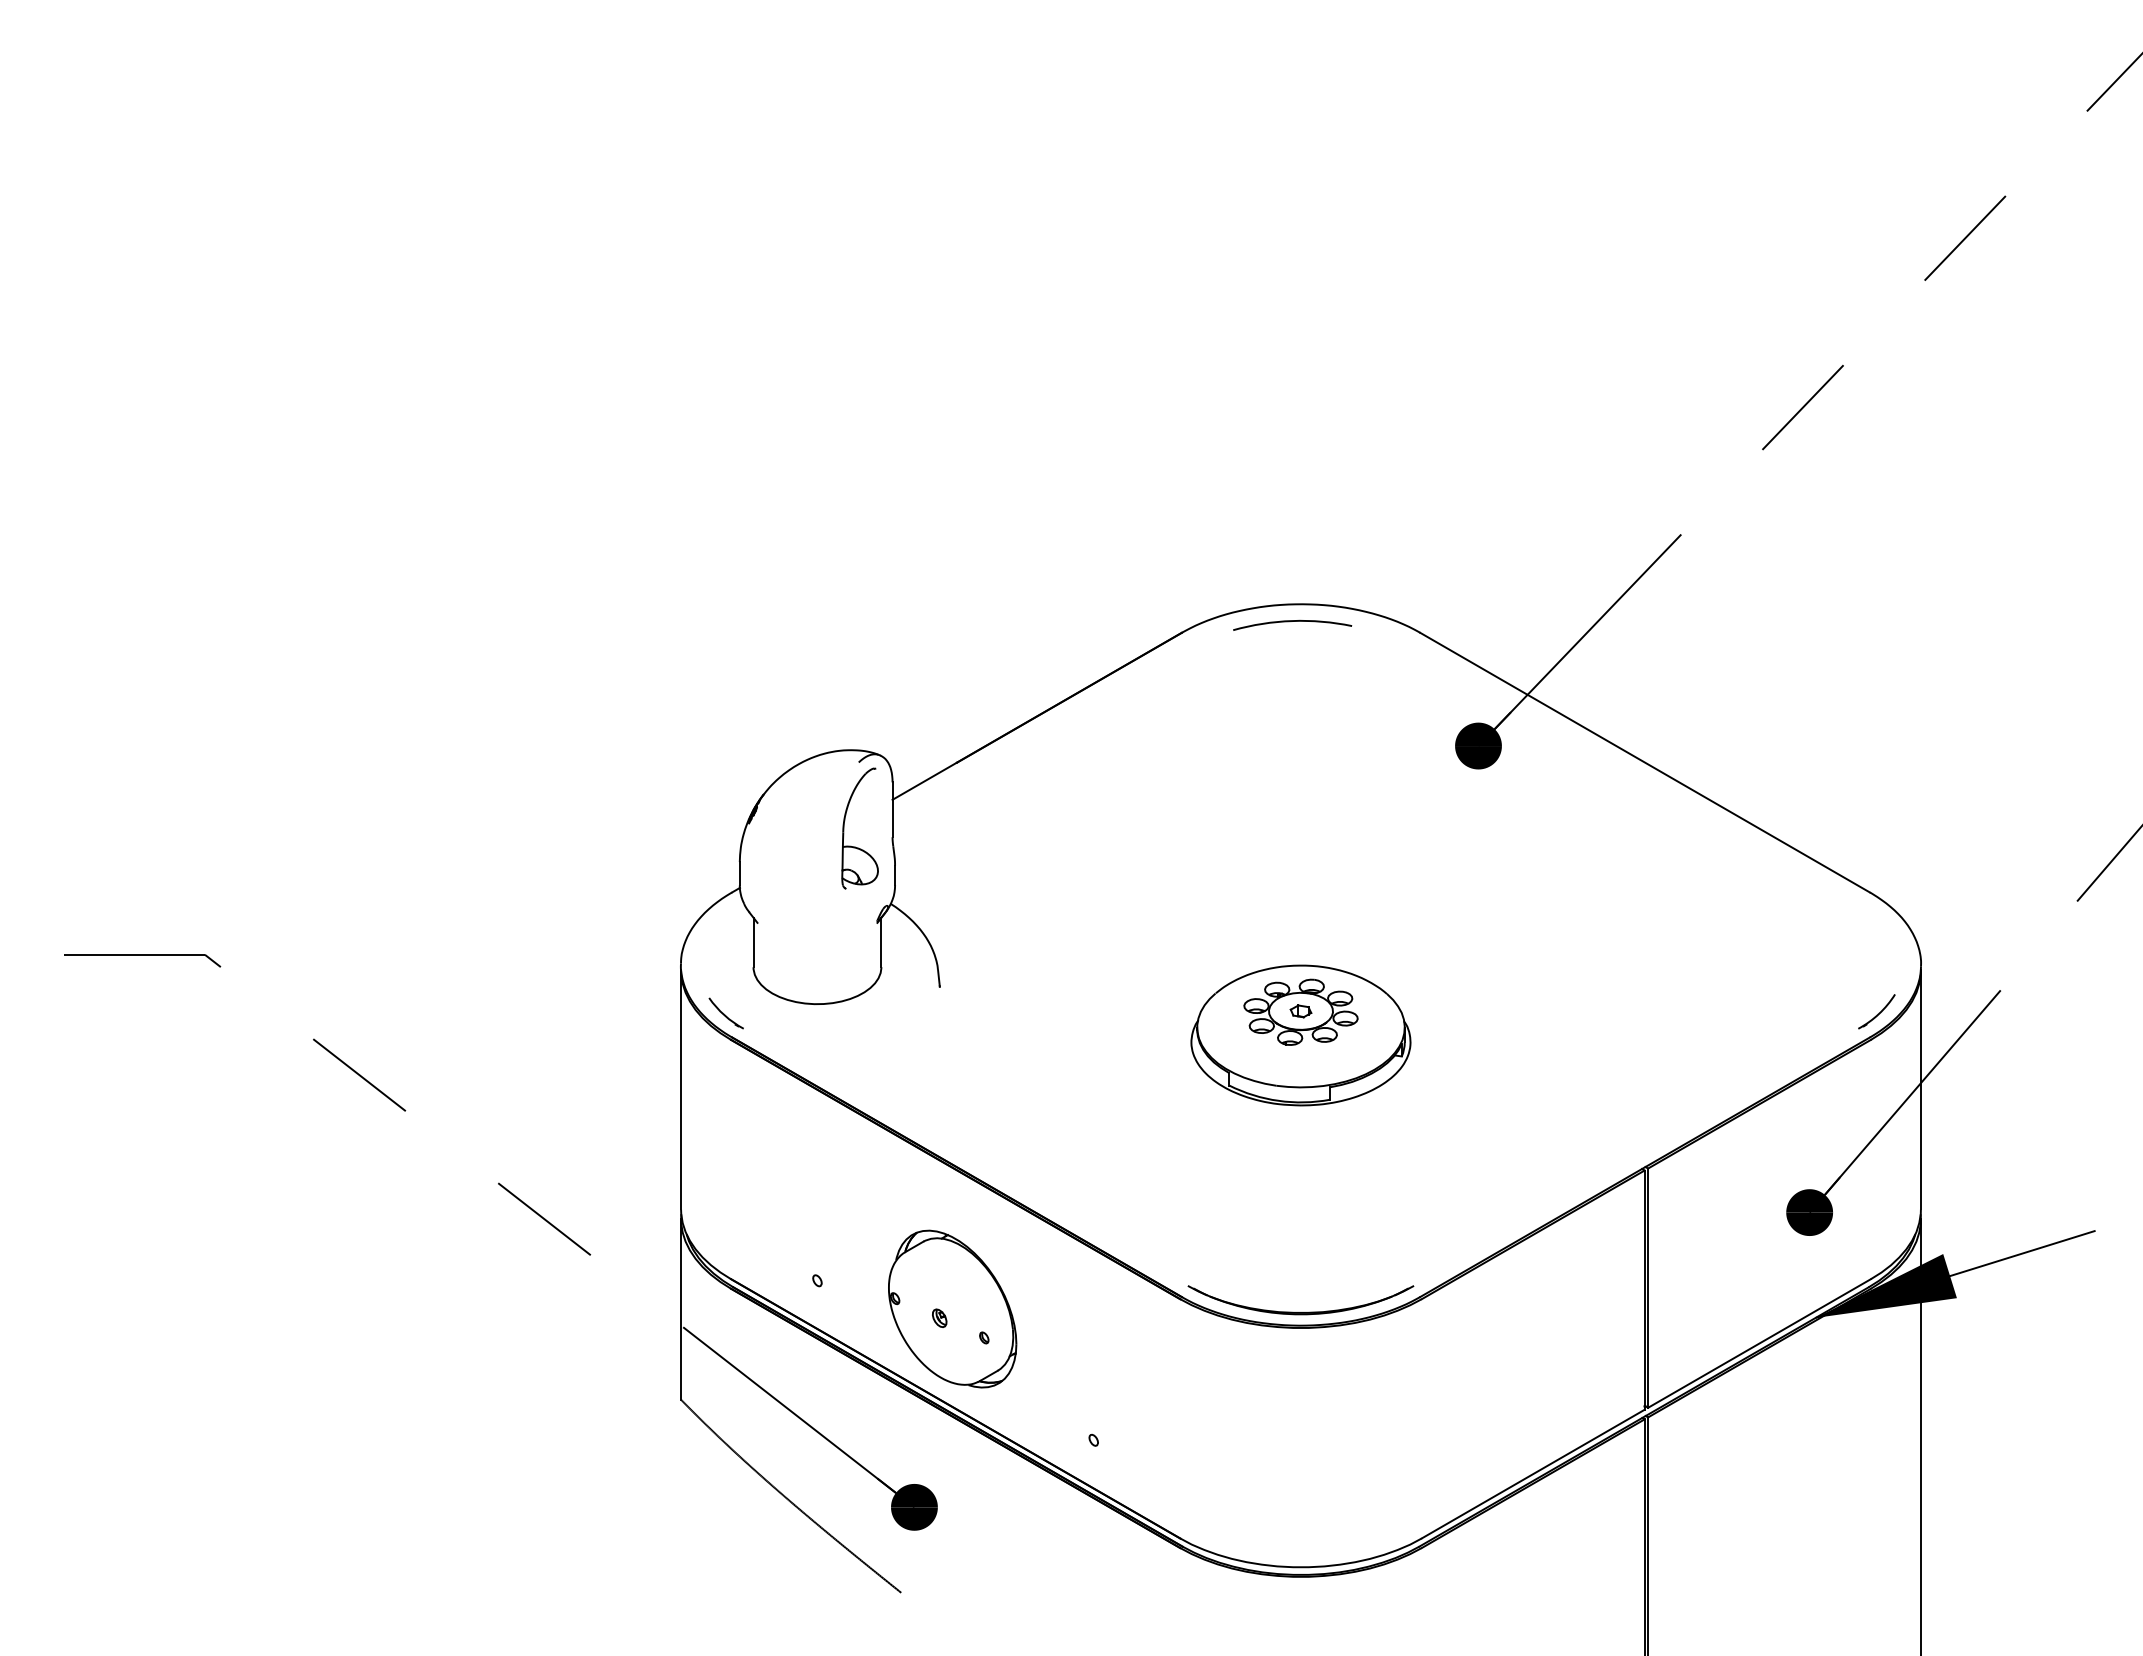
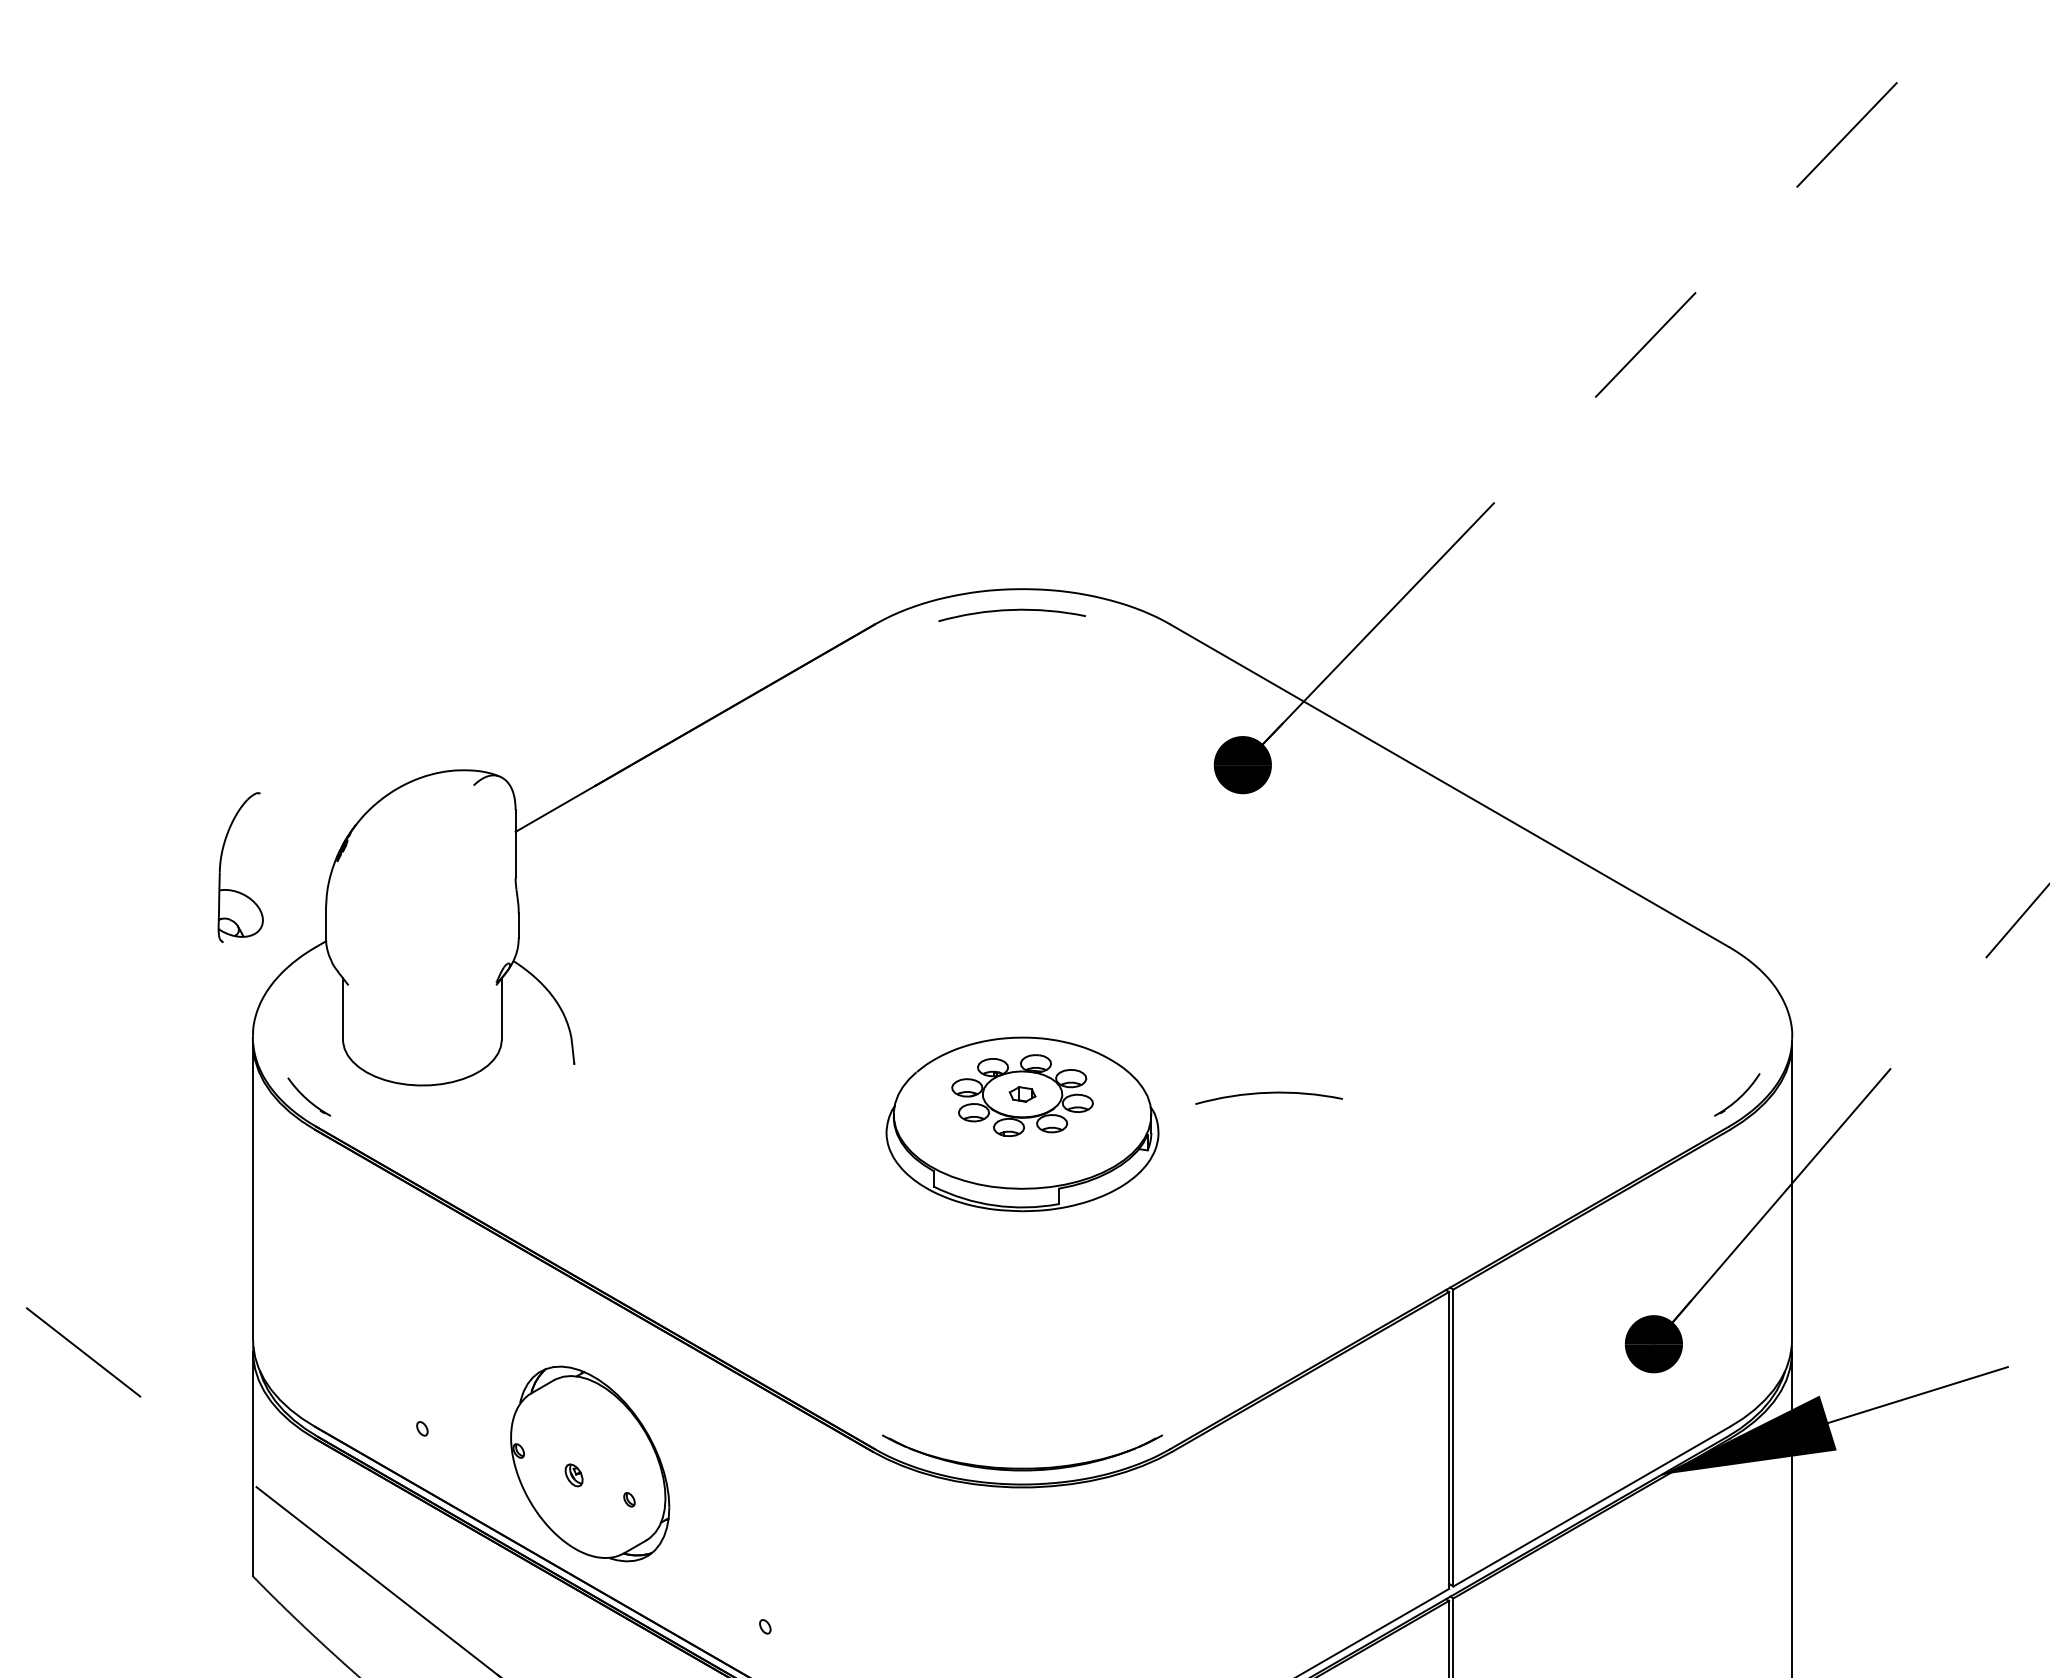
part: (844, 828) -> (221, 867), moved
arc: (1499, 1010) -> (1268, 1093), added

